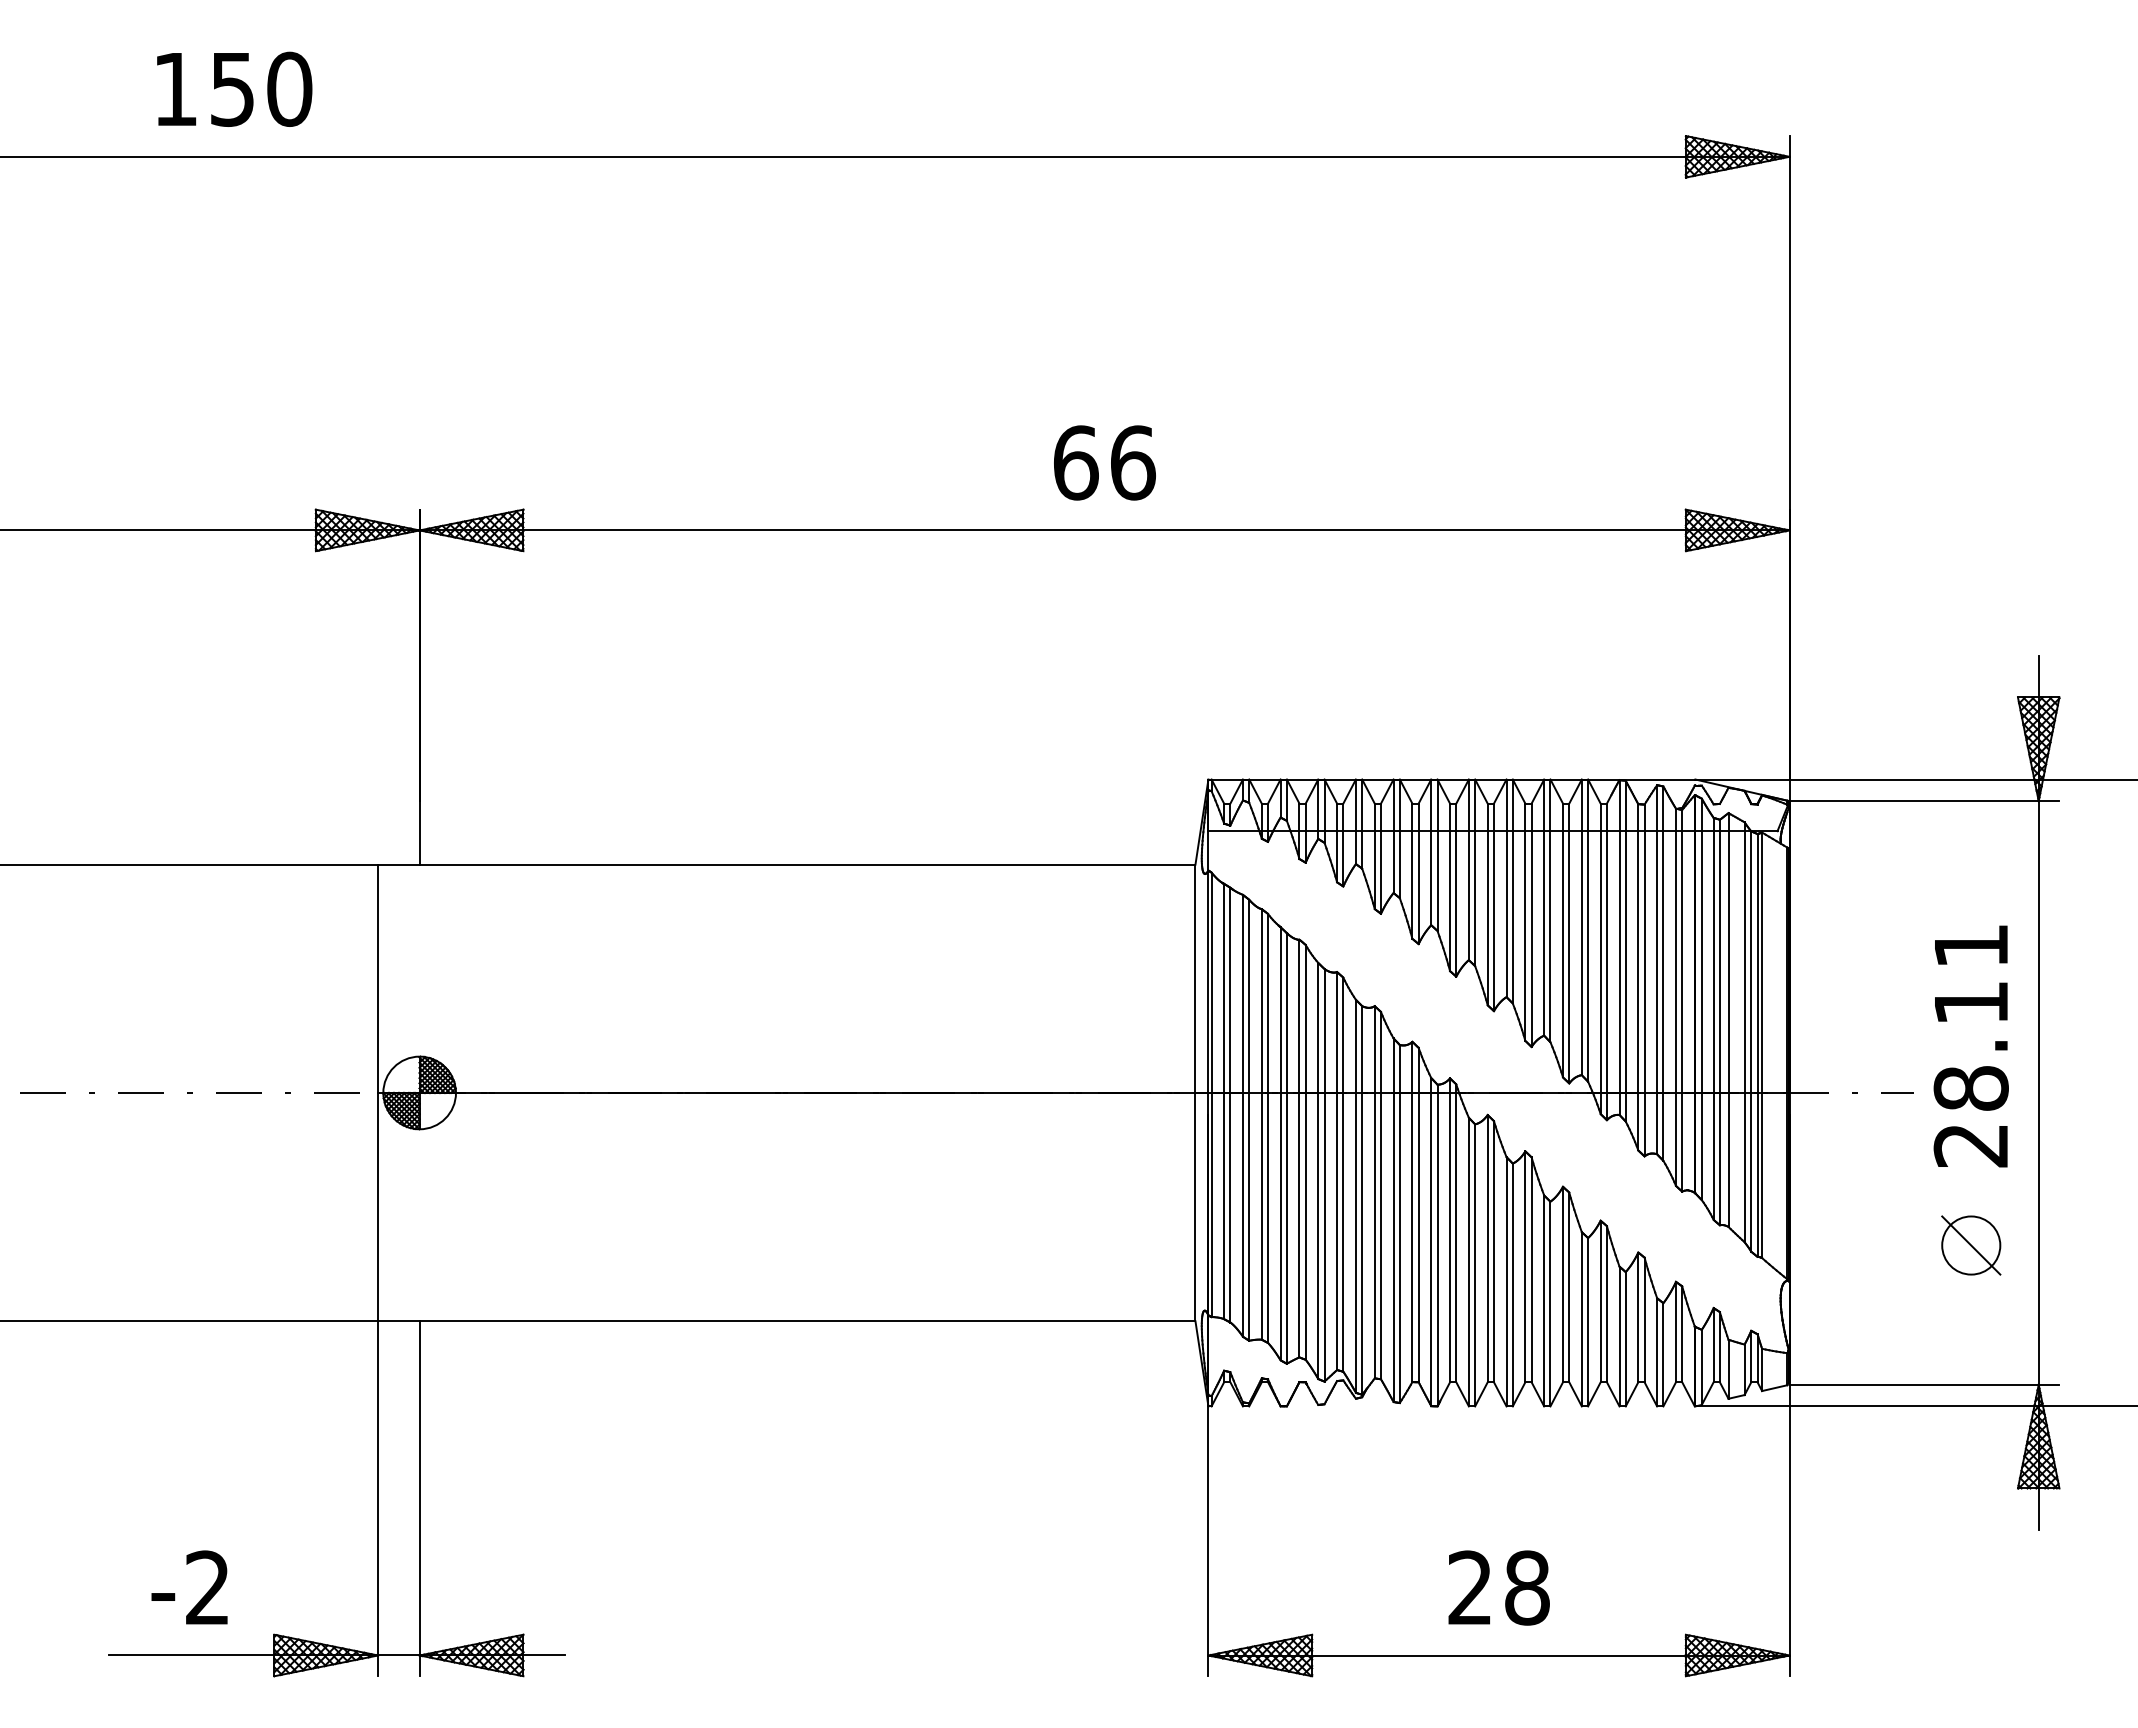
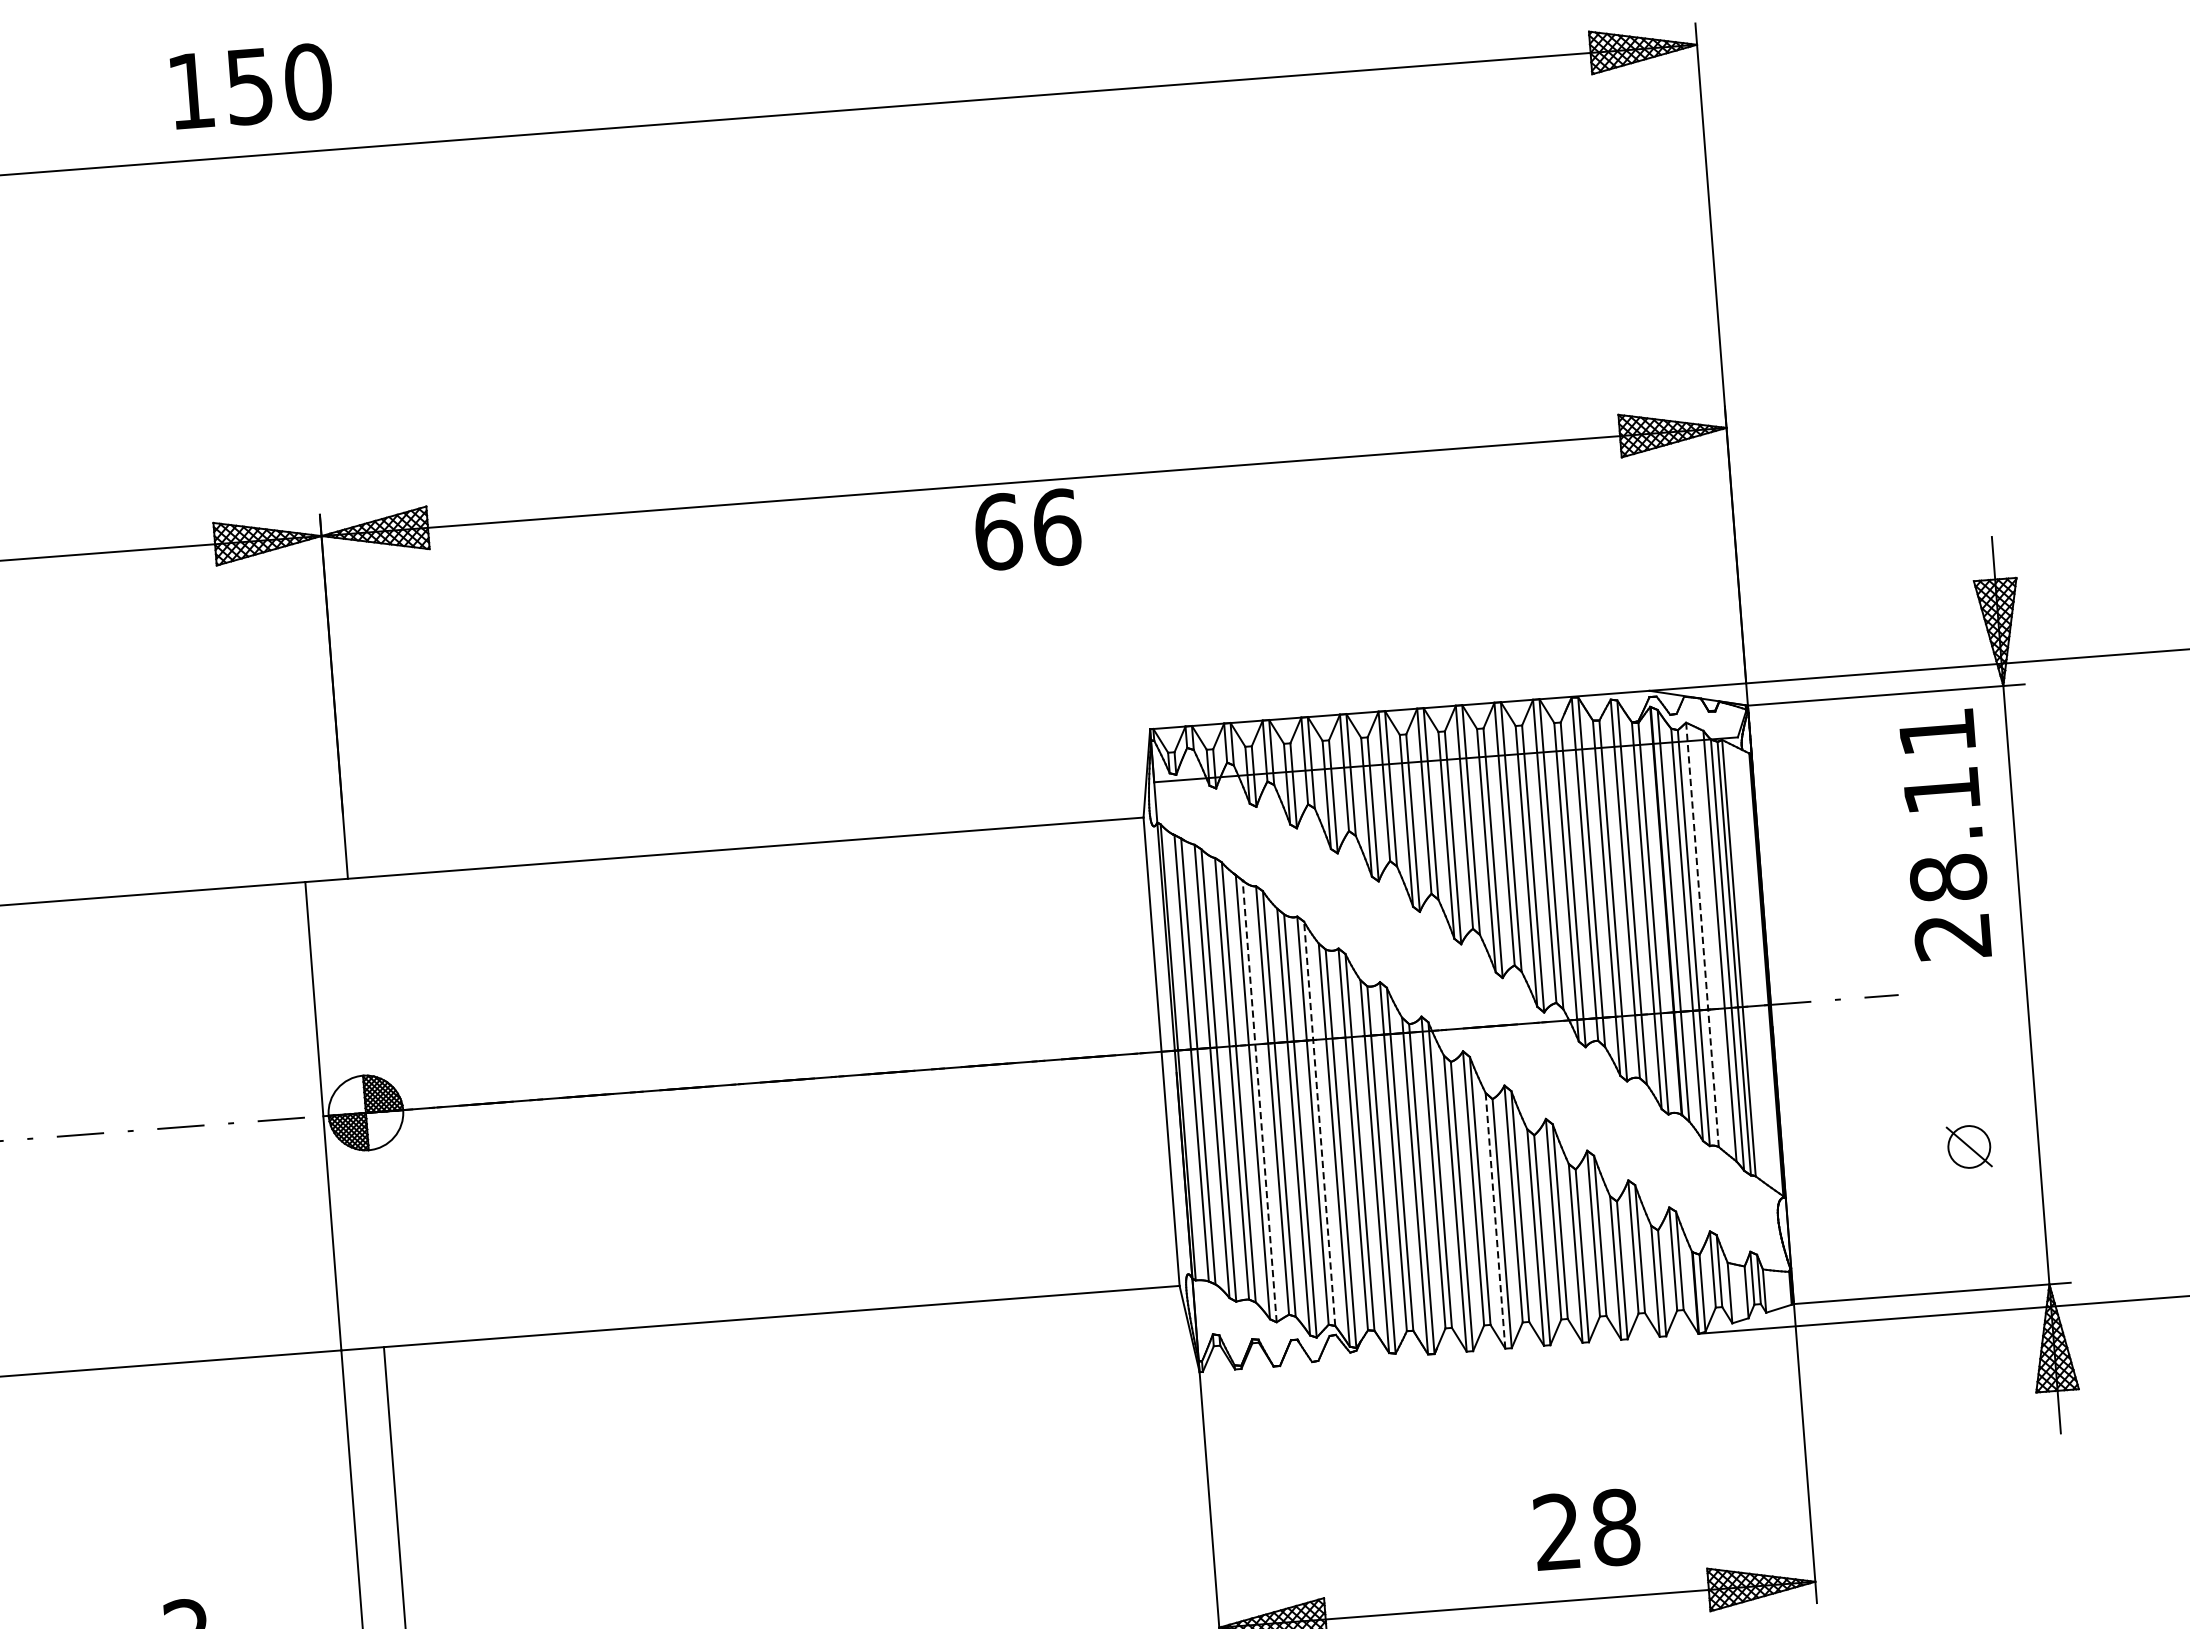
text: (234, 88) -> (251, 85), moved
text: (1104, 462) -> (1027, 529), moved
line: (1728, 1020) -> (1702, 935), solid -> dashed
text: (1970, 1046) -> (1944, 835), moved
line: (1286, 1147) -> (1259, 1100), solid -> dashed
line: (1343, 1174) -> (1319, 1123), solid -> dashed
part: (1971, 1245) -> (1969, 1146), size x0.7
line: (1506, 1281) -> (1495, 1220), solid -> dashed
text: (1498, 1587) -> (1586, 1529), moved

